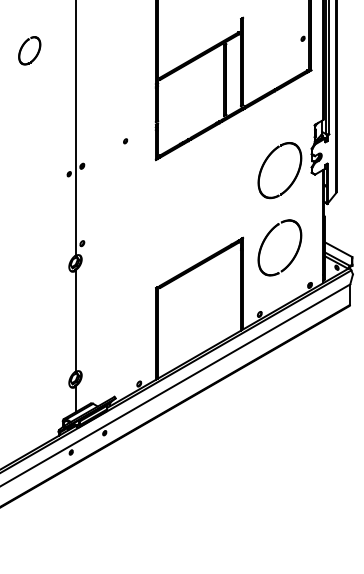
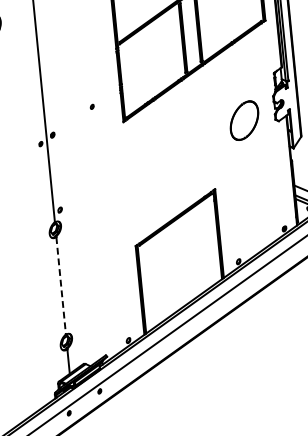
part: (279, 170) -> (244, 120), size x0.7
part: (279, 247) -> (251, 195), removed
line: (75, 321) -> (60, 286), solid -> dashed

